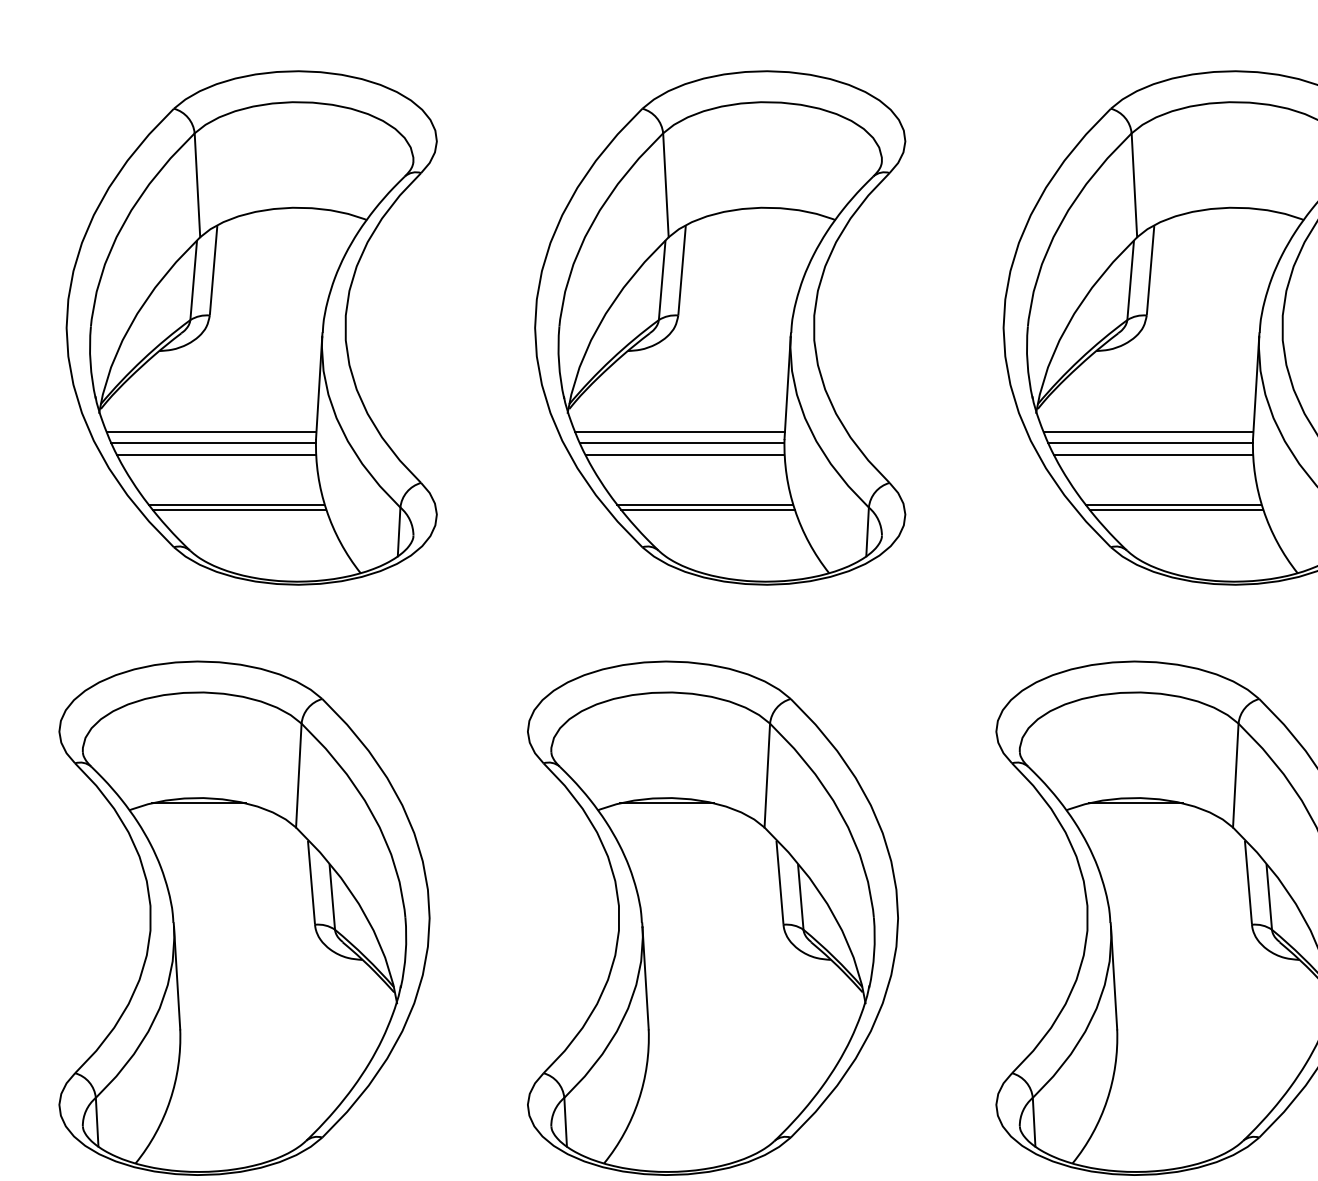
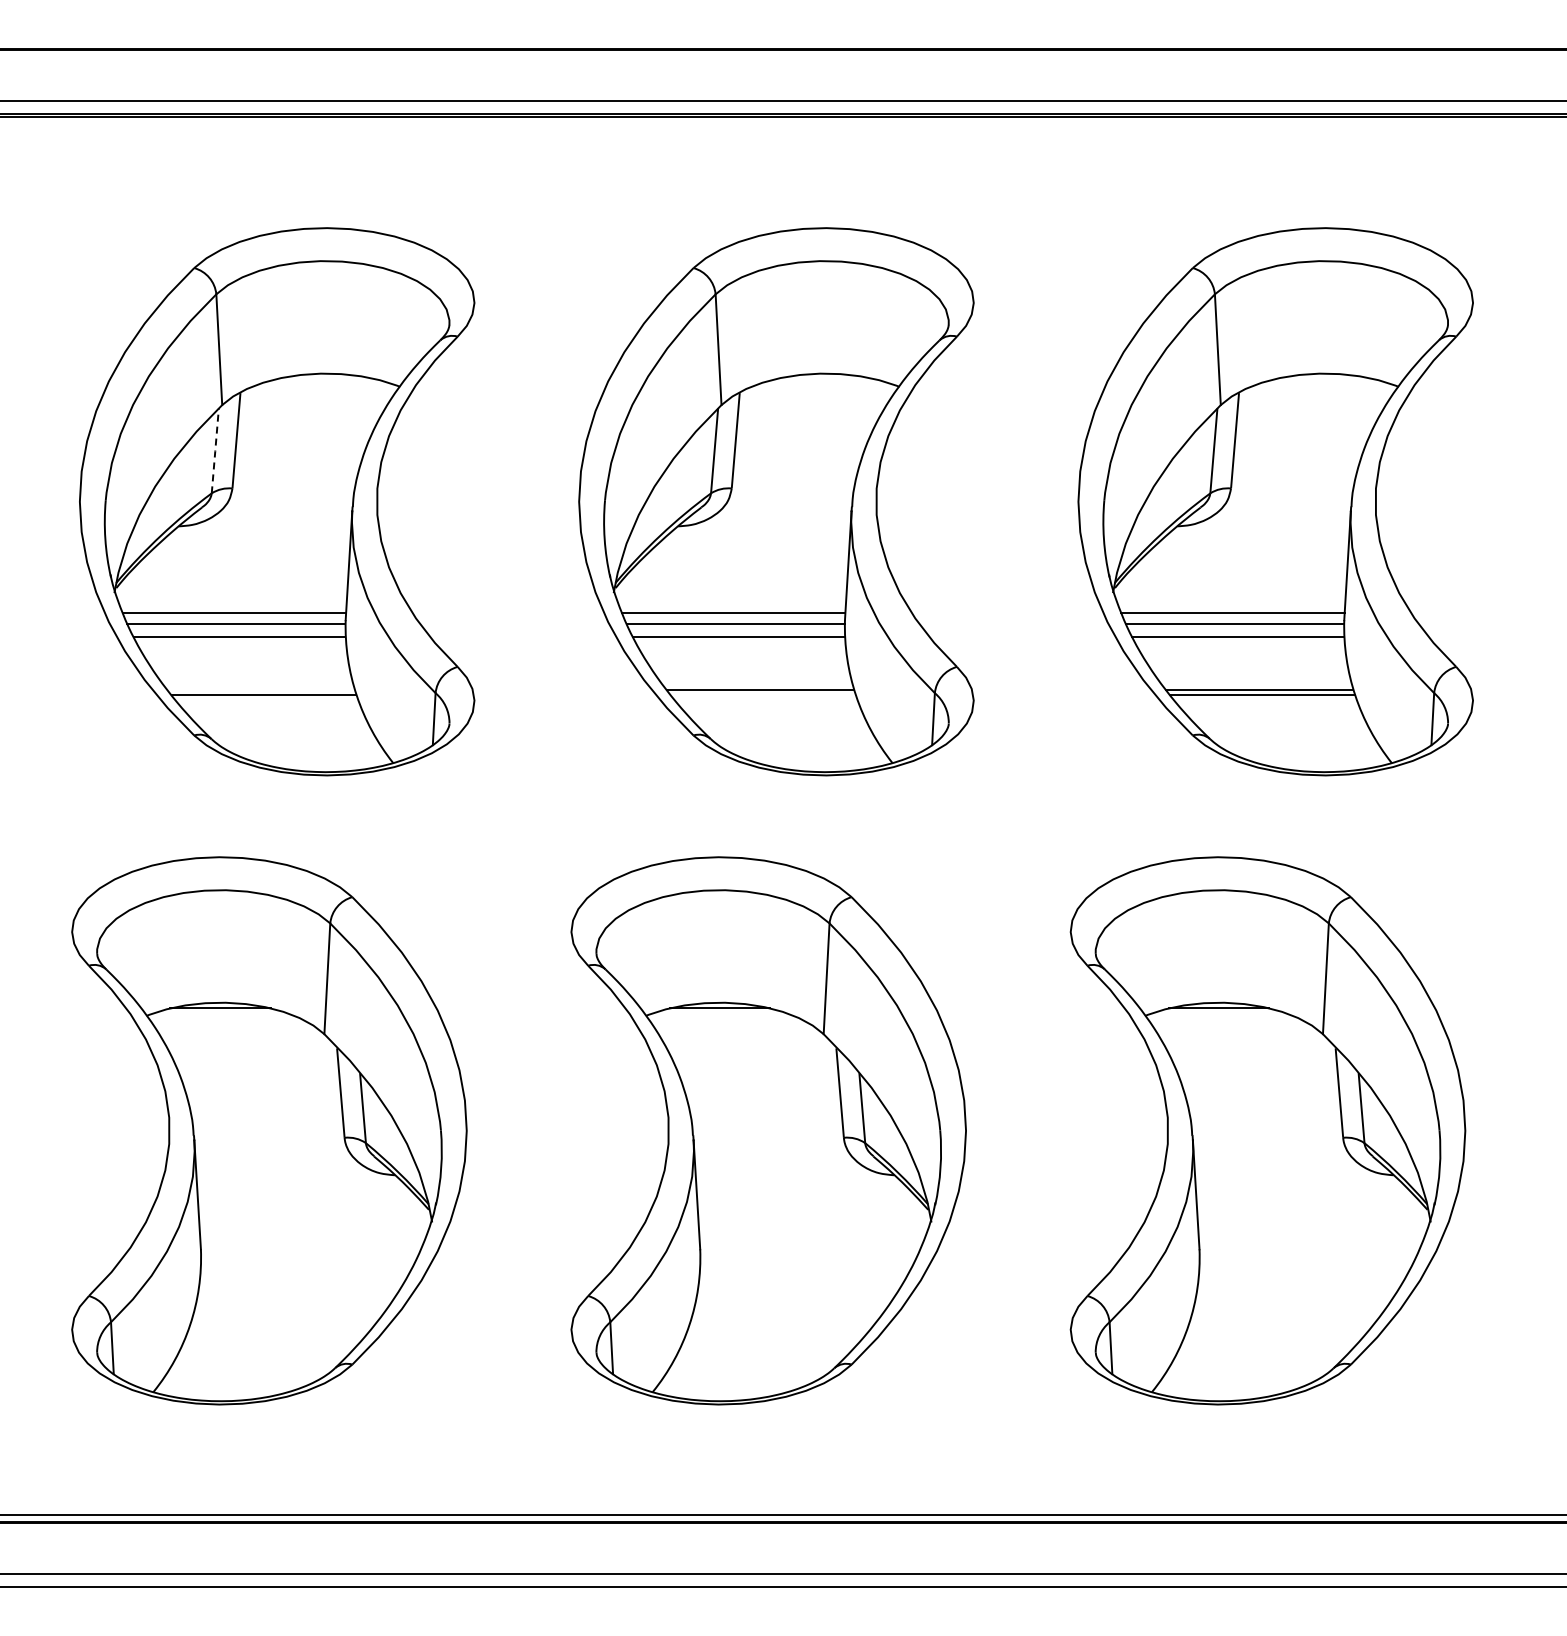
line: (193, 279) -> (215, 450), solid -> dashed
line: (236, 505) -> (260, 690), removed
line: (708, 509) -> (763, 695), removed

